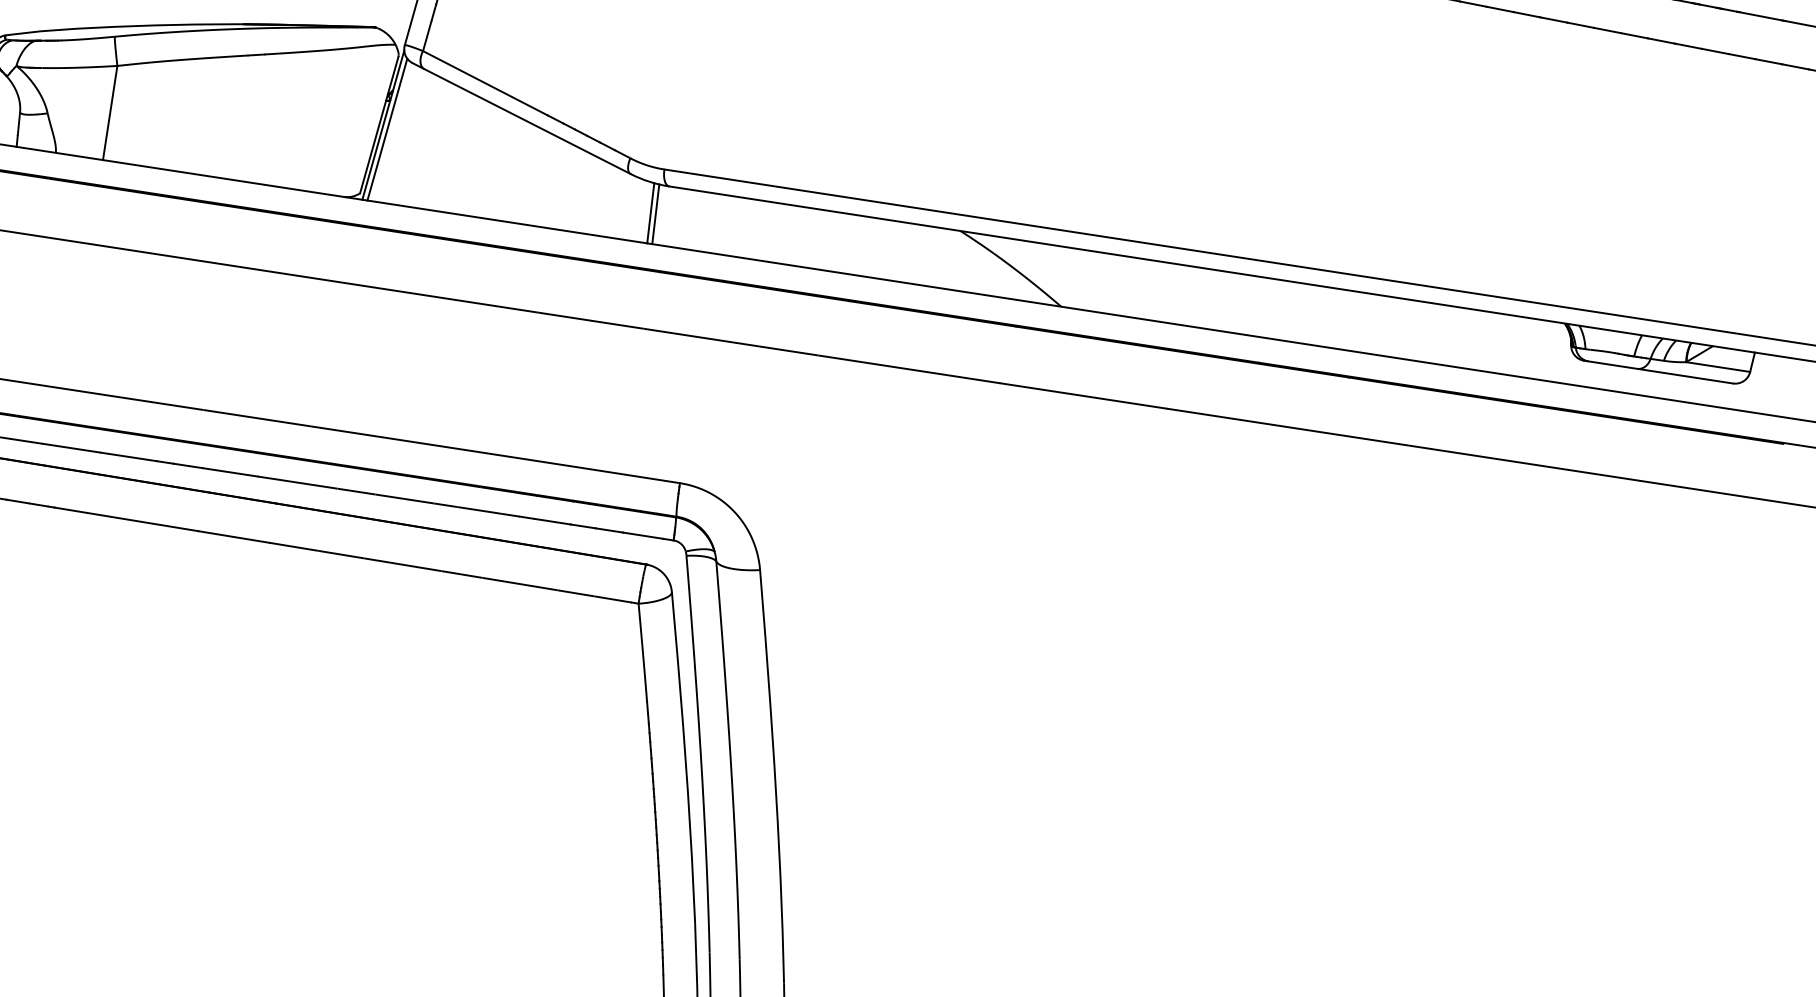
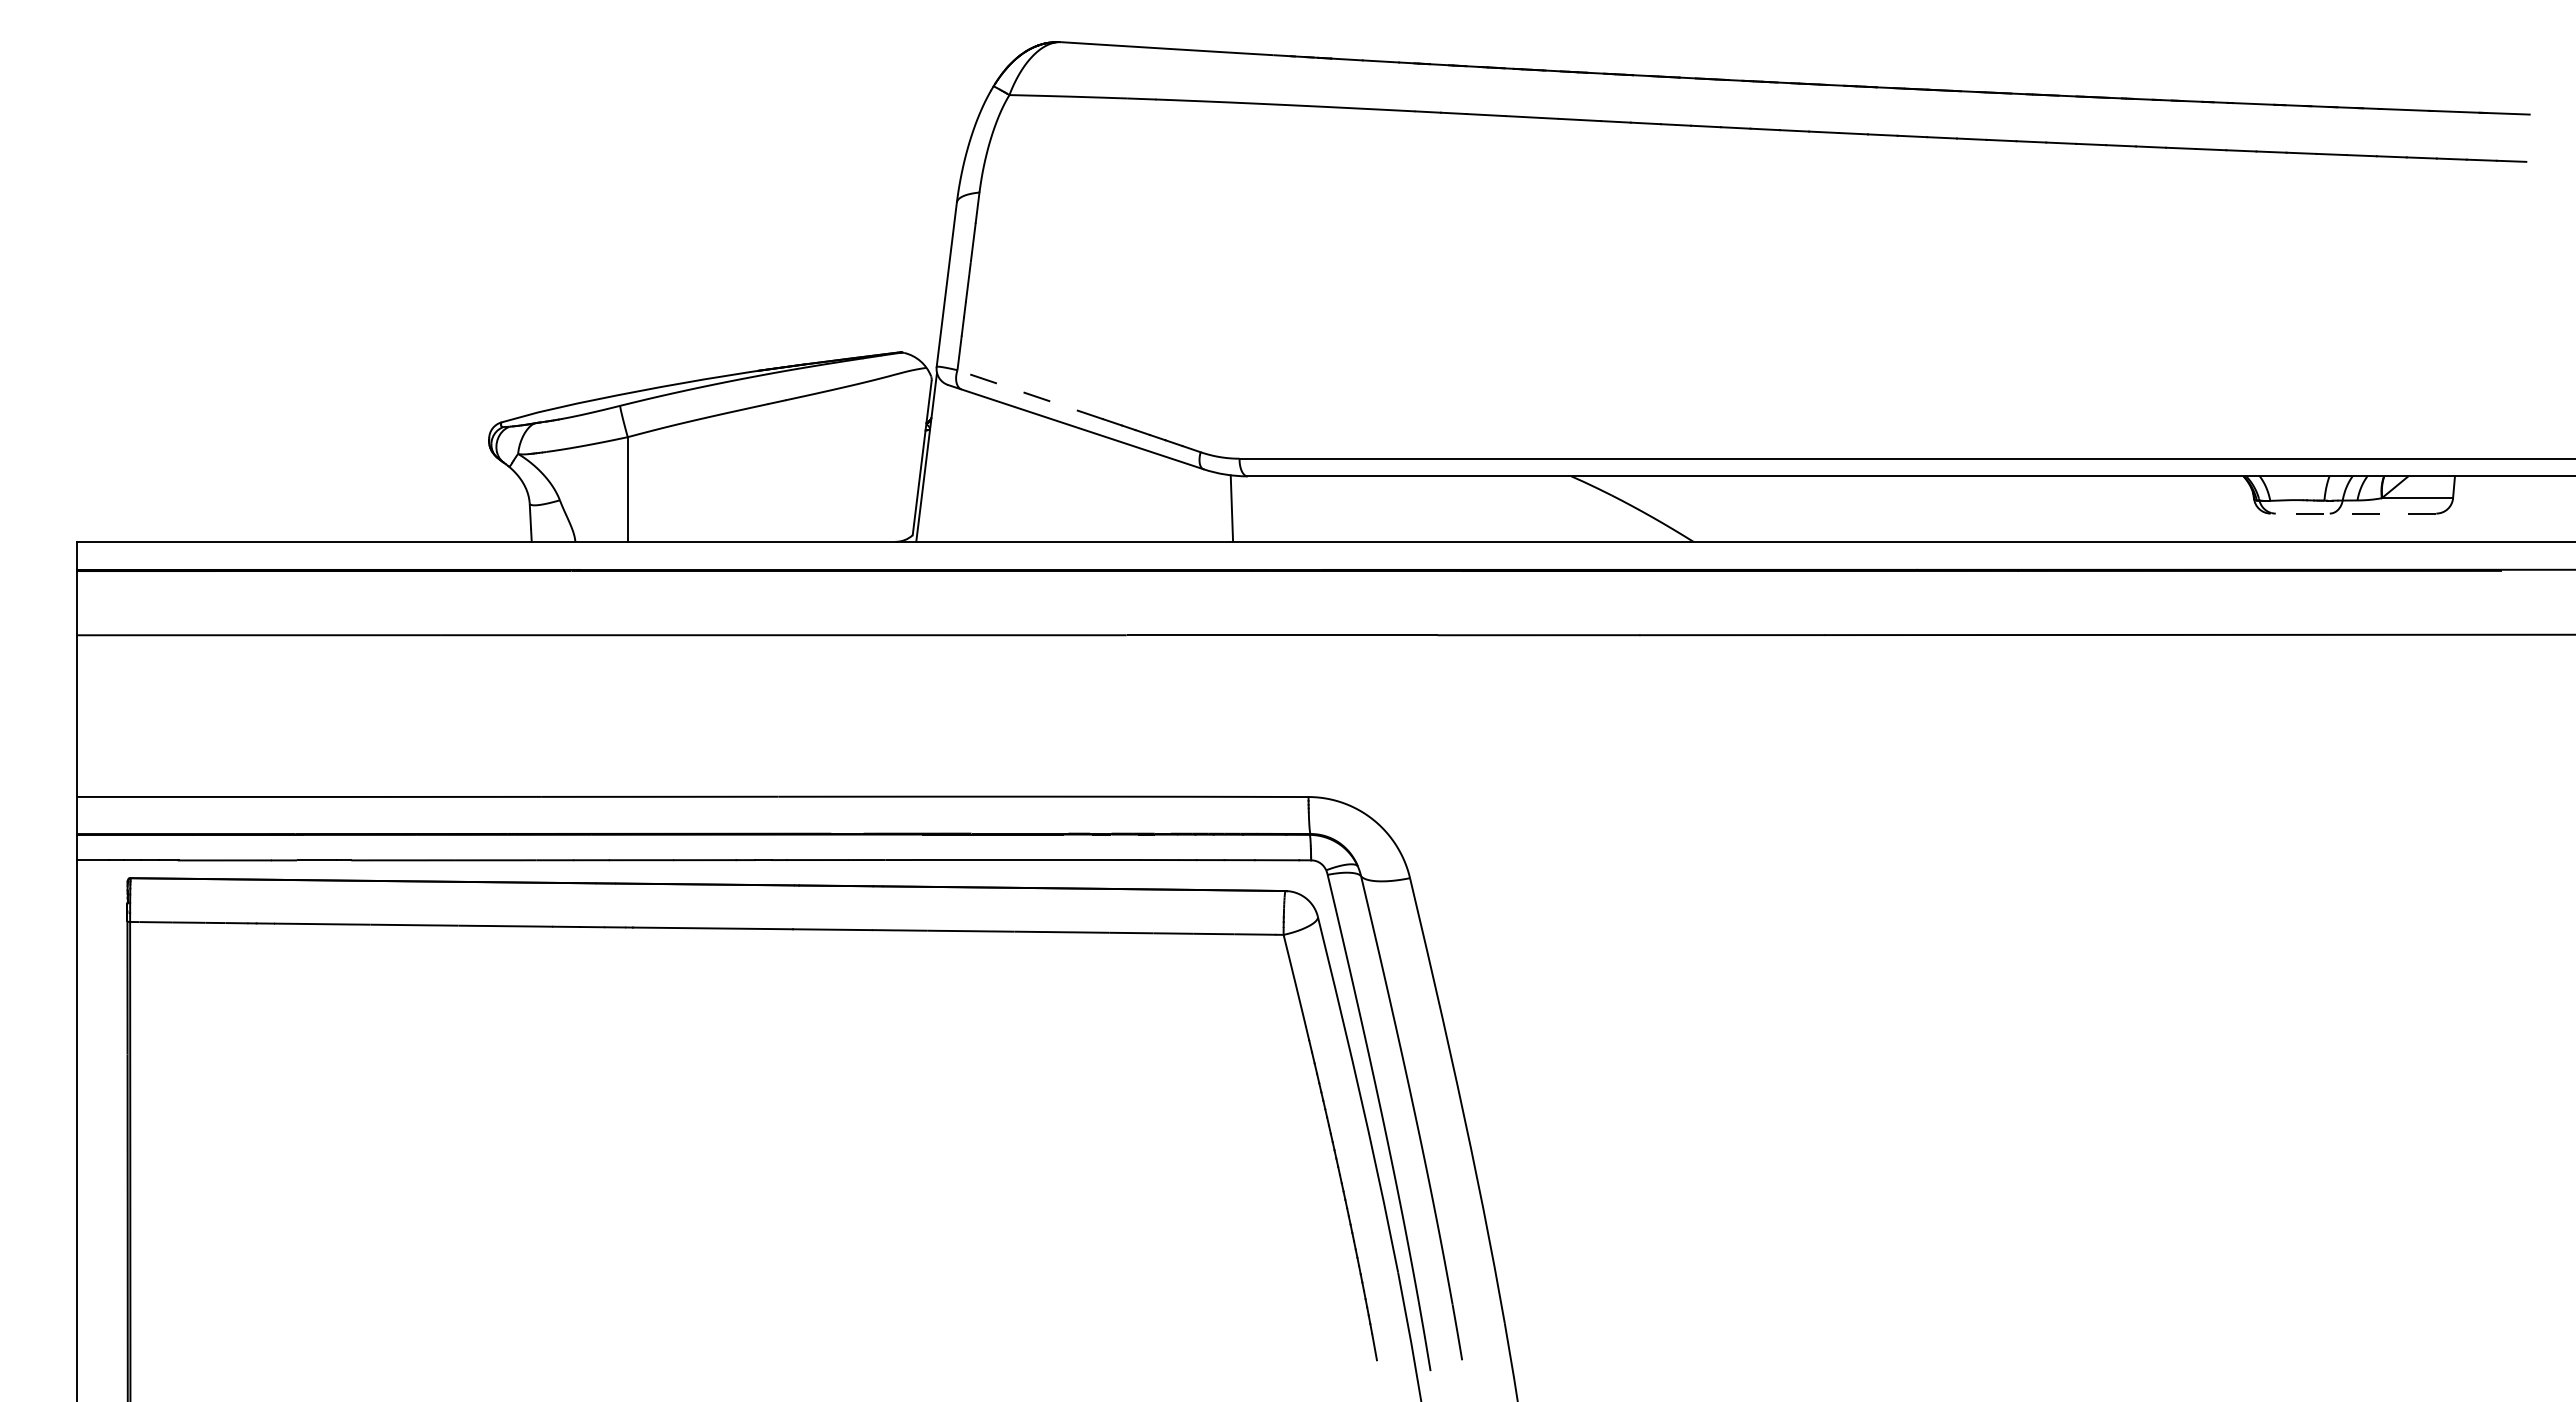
line: (485, 82) -> (1030, 394), solid -> dashed
line: (387, 129) -> (931, 461), removed
line: (655, 213) -> (1237, 508), removed
line: (1658, 372) -> (2353, 513), solid -> dashed

